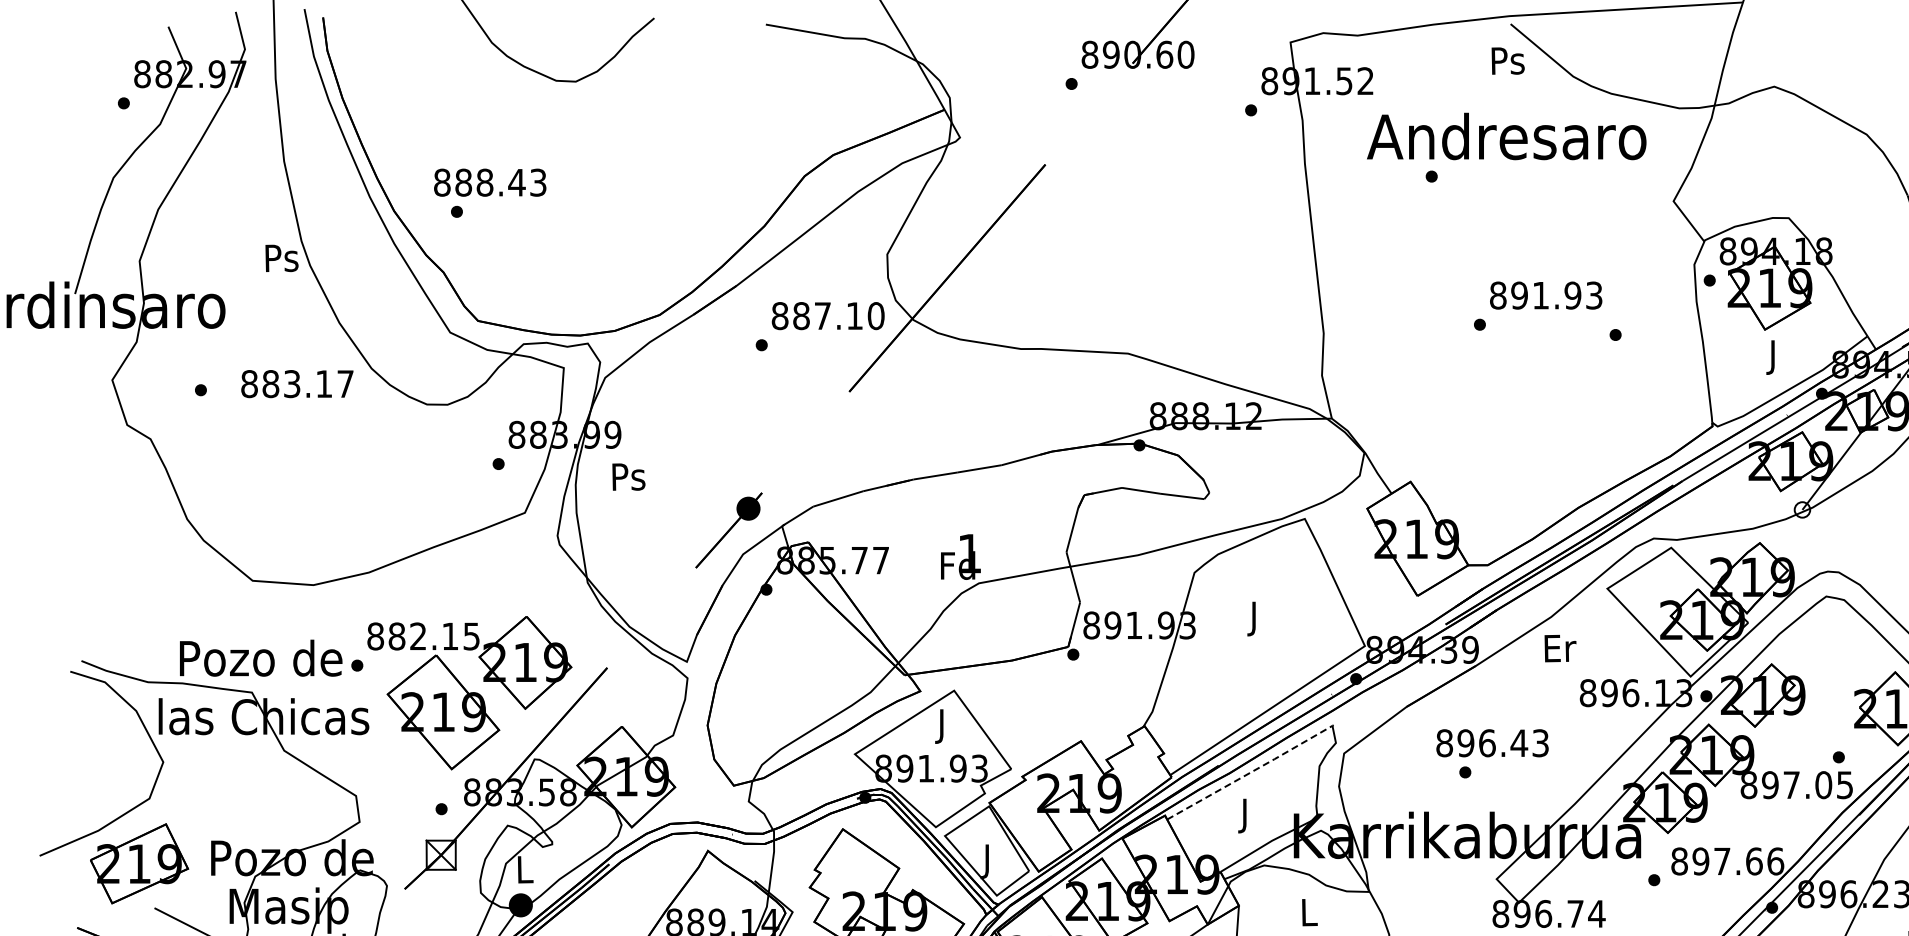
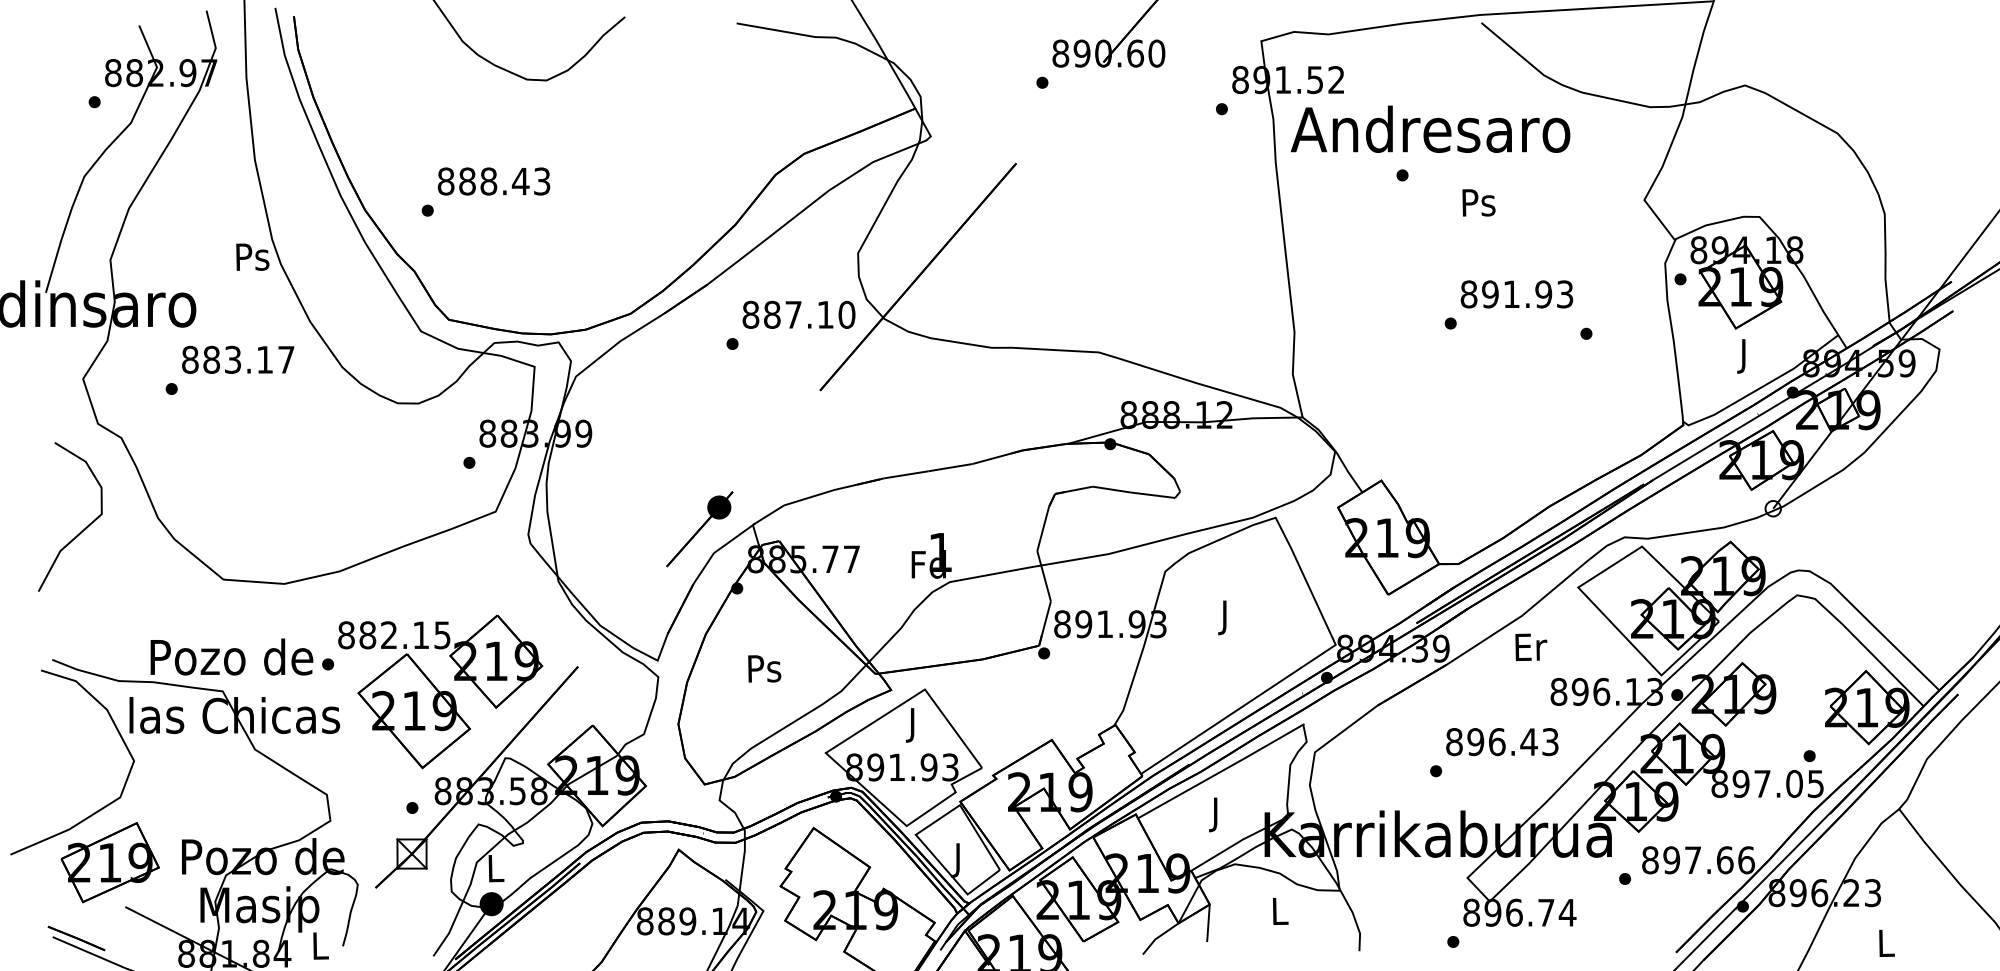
text: (1507, 60) -> (1478, 202), moved
text: (1506, 135) -> (1430, 128), moved
text: (489, 182) -> (493, 181), moved
text: (297, 383) -> (238, 359), moved
text: (628, 476) -> (764, 668), moved
curve: (109, 532) -> (80, 531), added
text: (1492, 743) -> (1502, 742), moved
line: (1250, 772) -> (1221, 771), dashed -> solid

